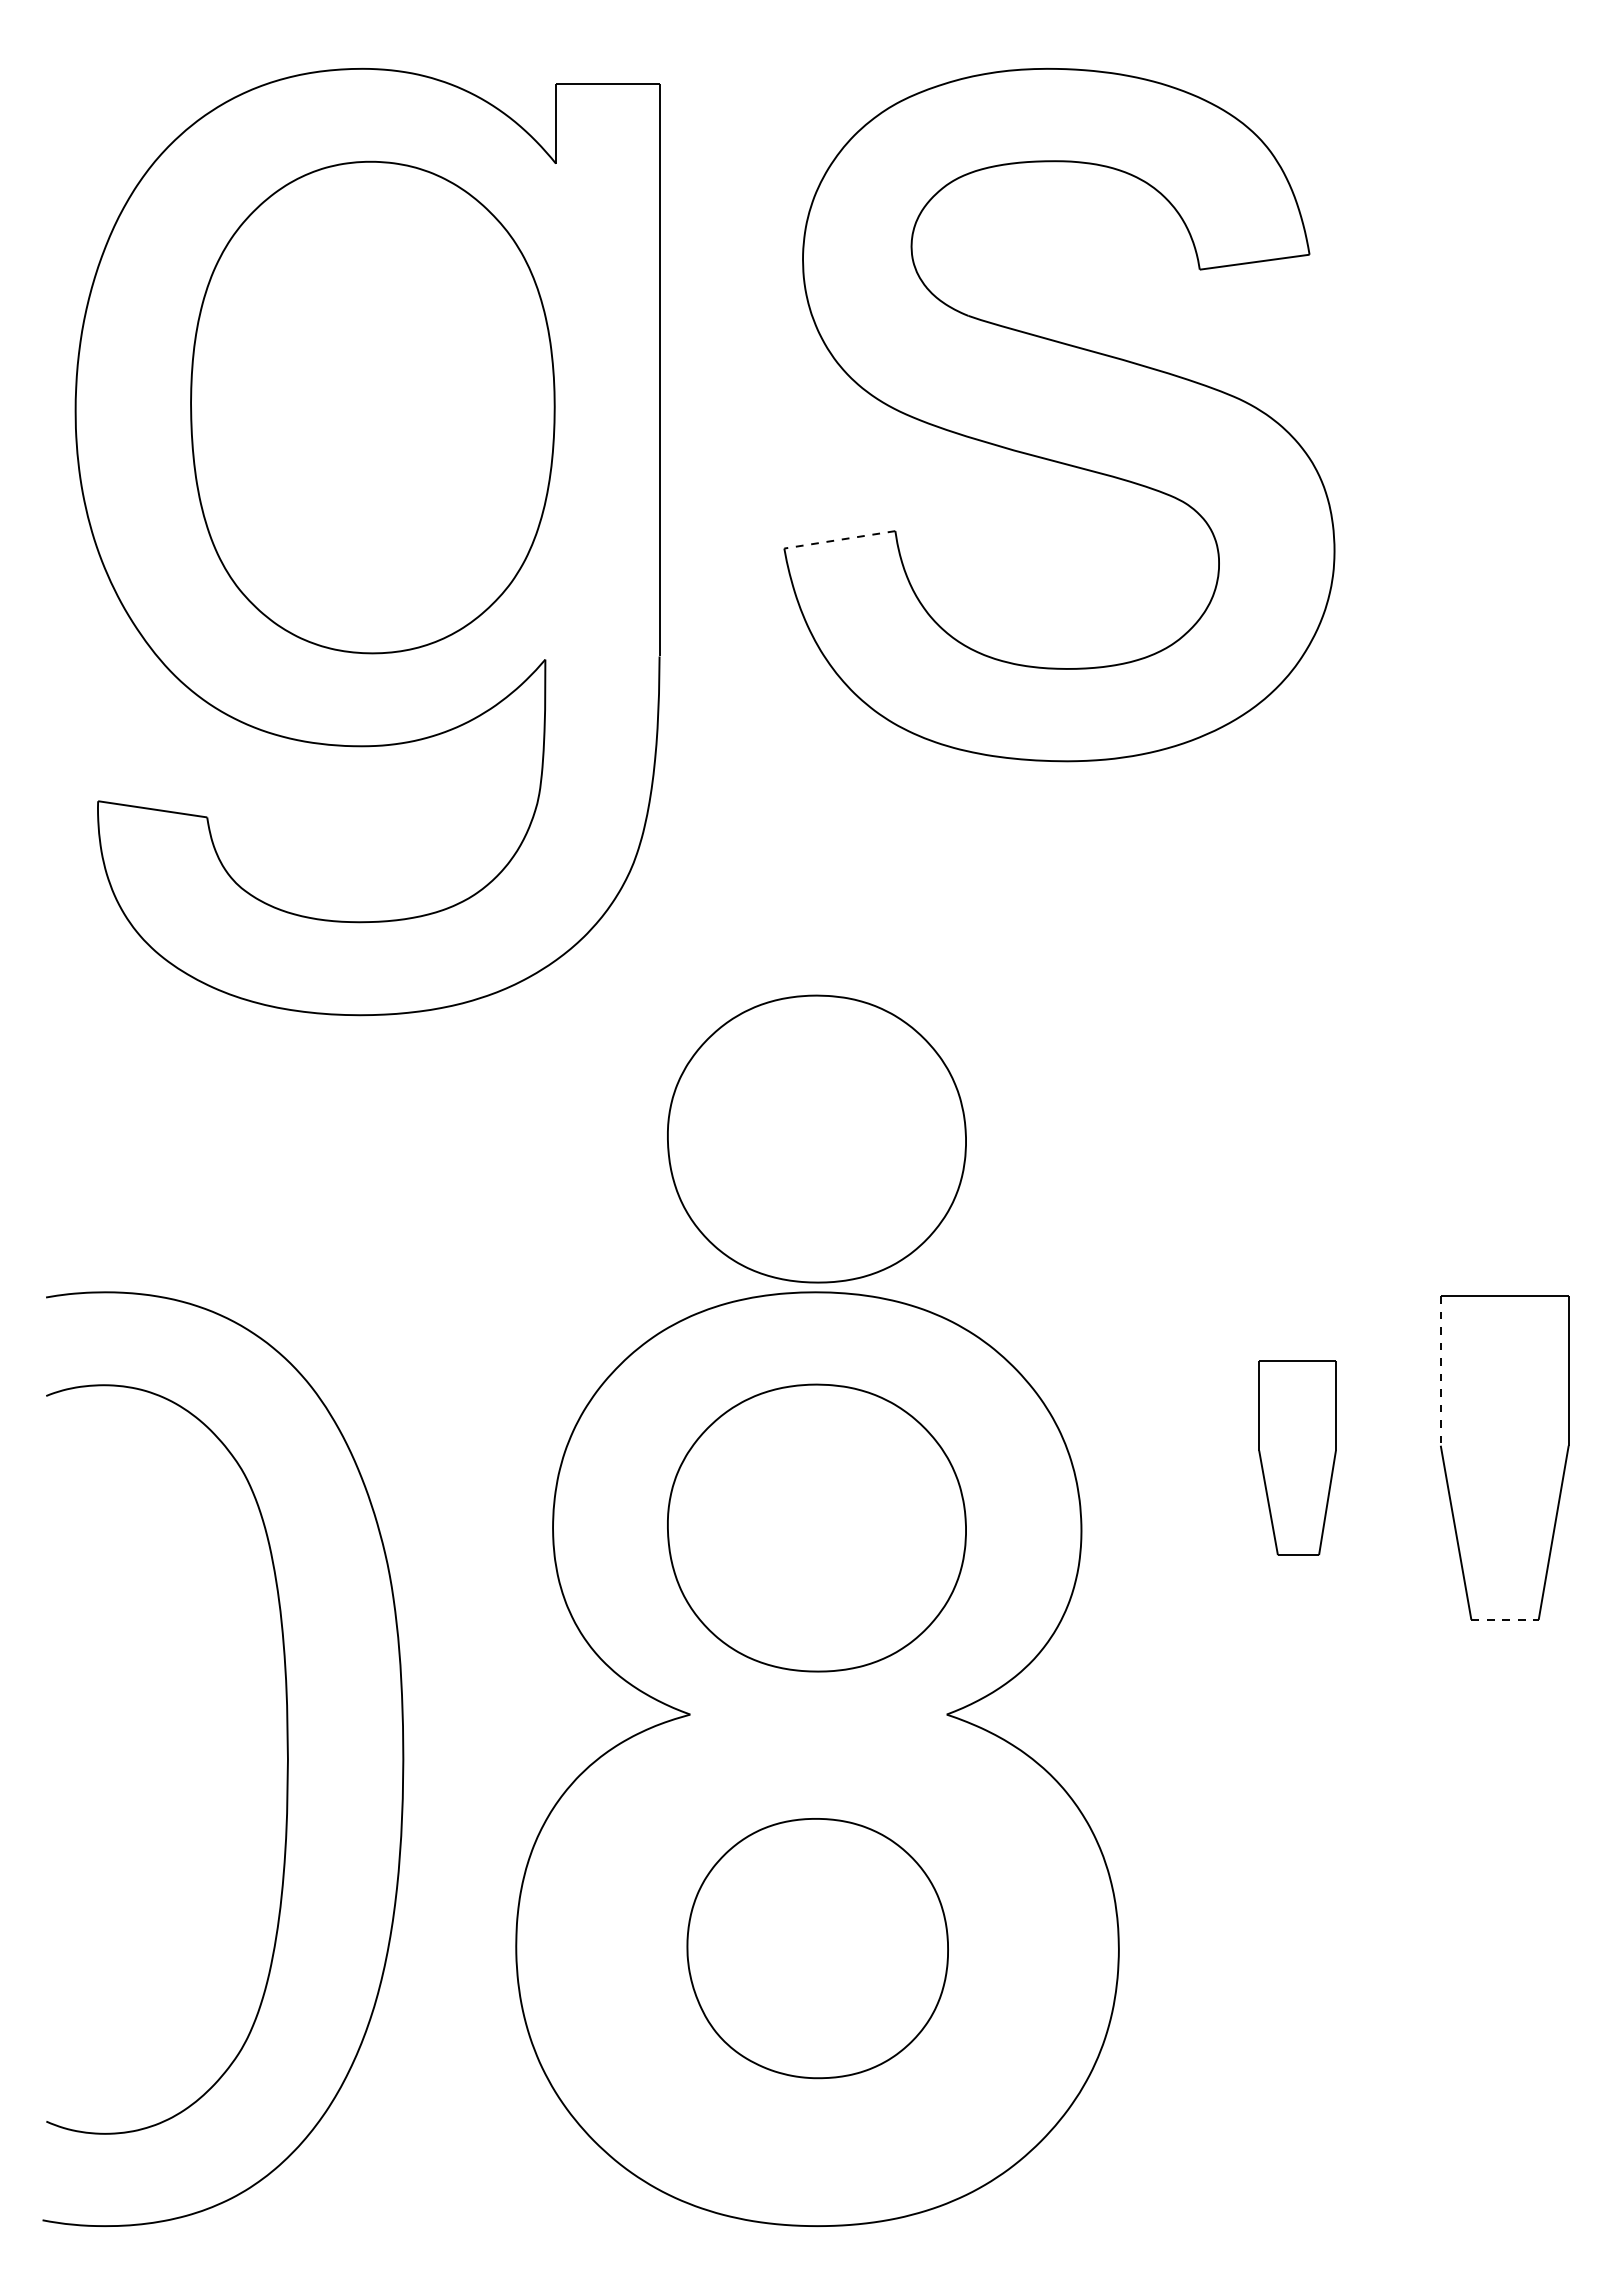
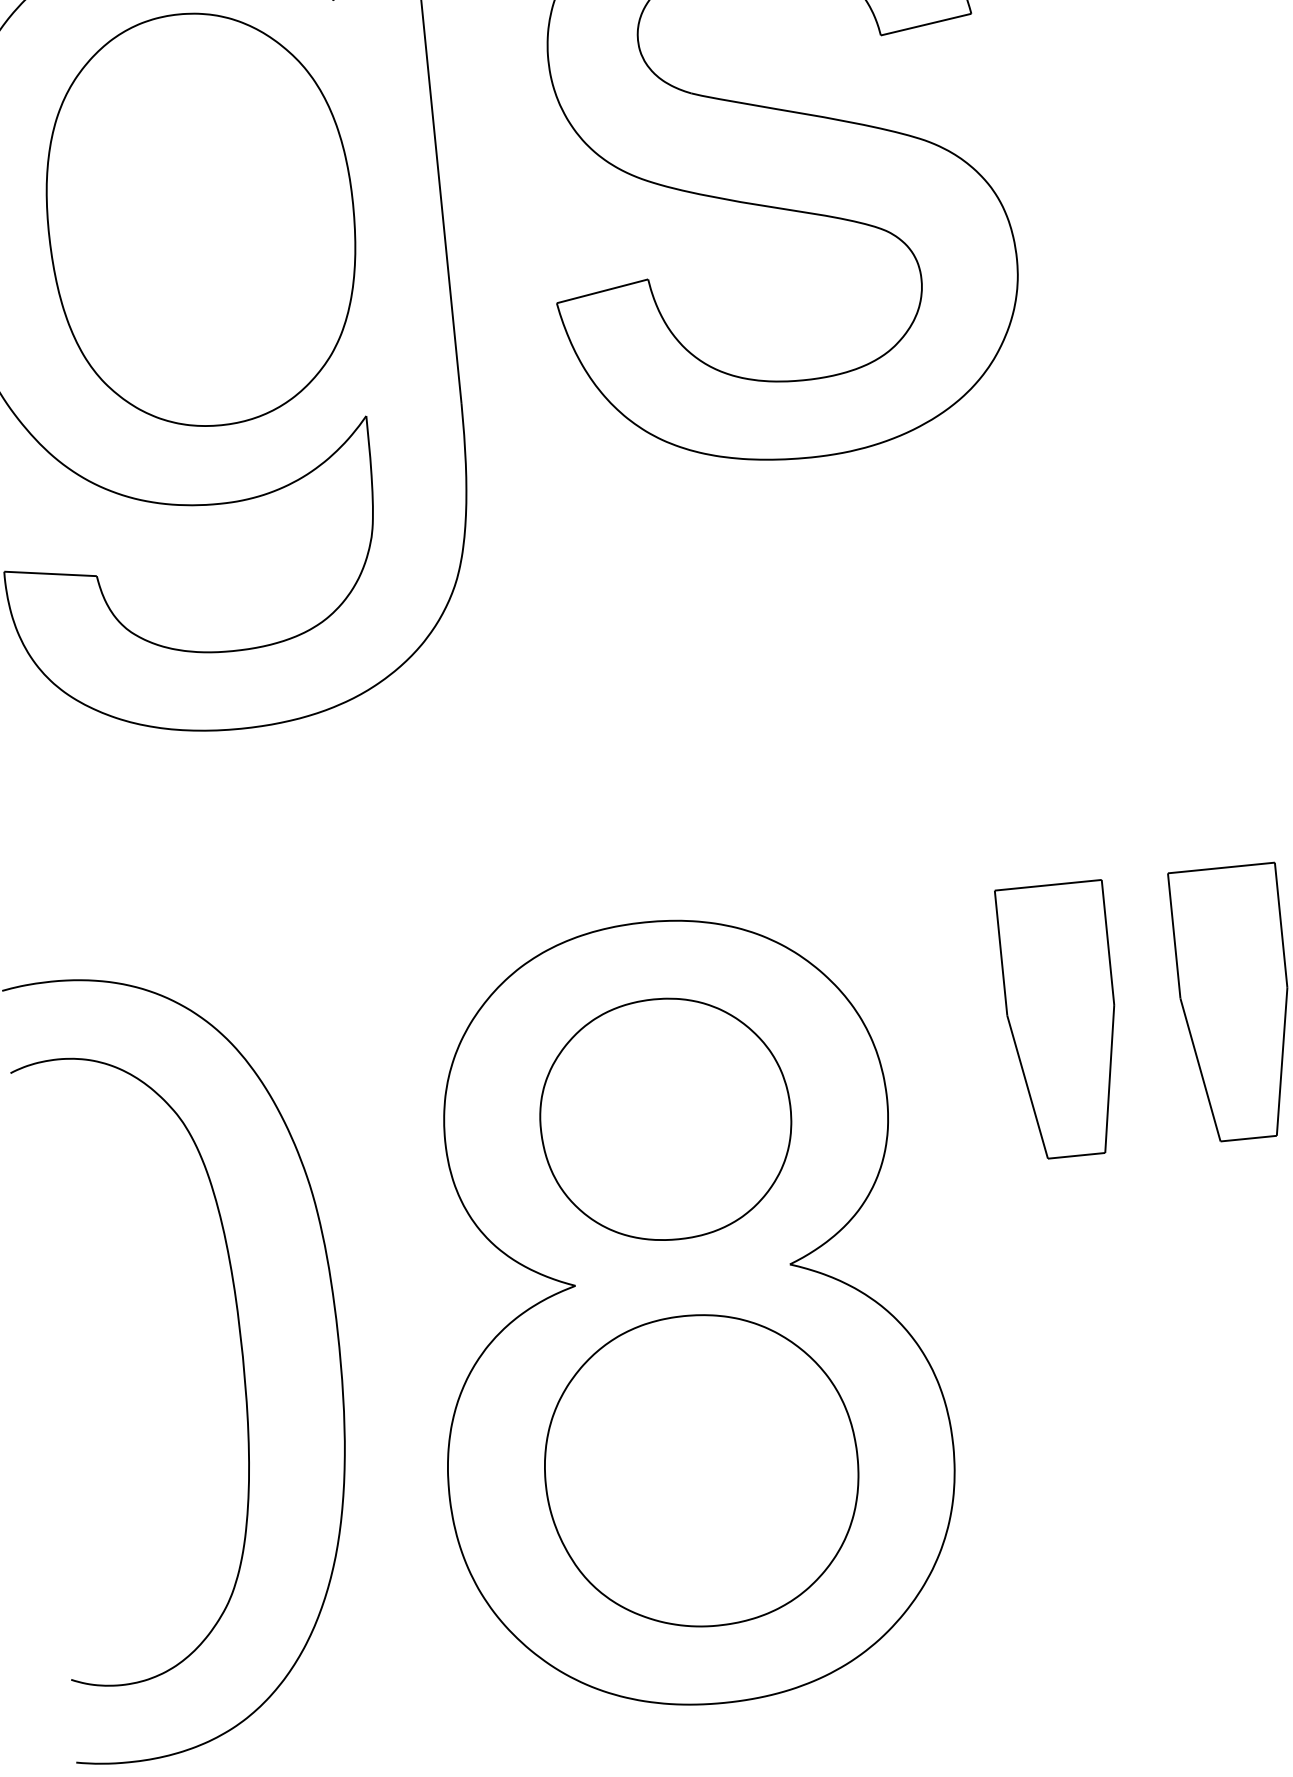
line: (839, 539) -> (602, 291), dashed -> solid
part: (816, 1138) -> (632, 793), removed
line: (1440, 1370) -> (1173, 935), dashed -> solid
part: (1297, 1457) -> (1061, 1020), size x1.67
line: (1505, 1619) -> (1249, 1138), dashed -> solid
part: (817, 1948) -> (701, 1470), size x1.43

